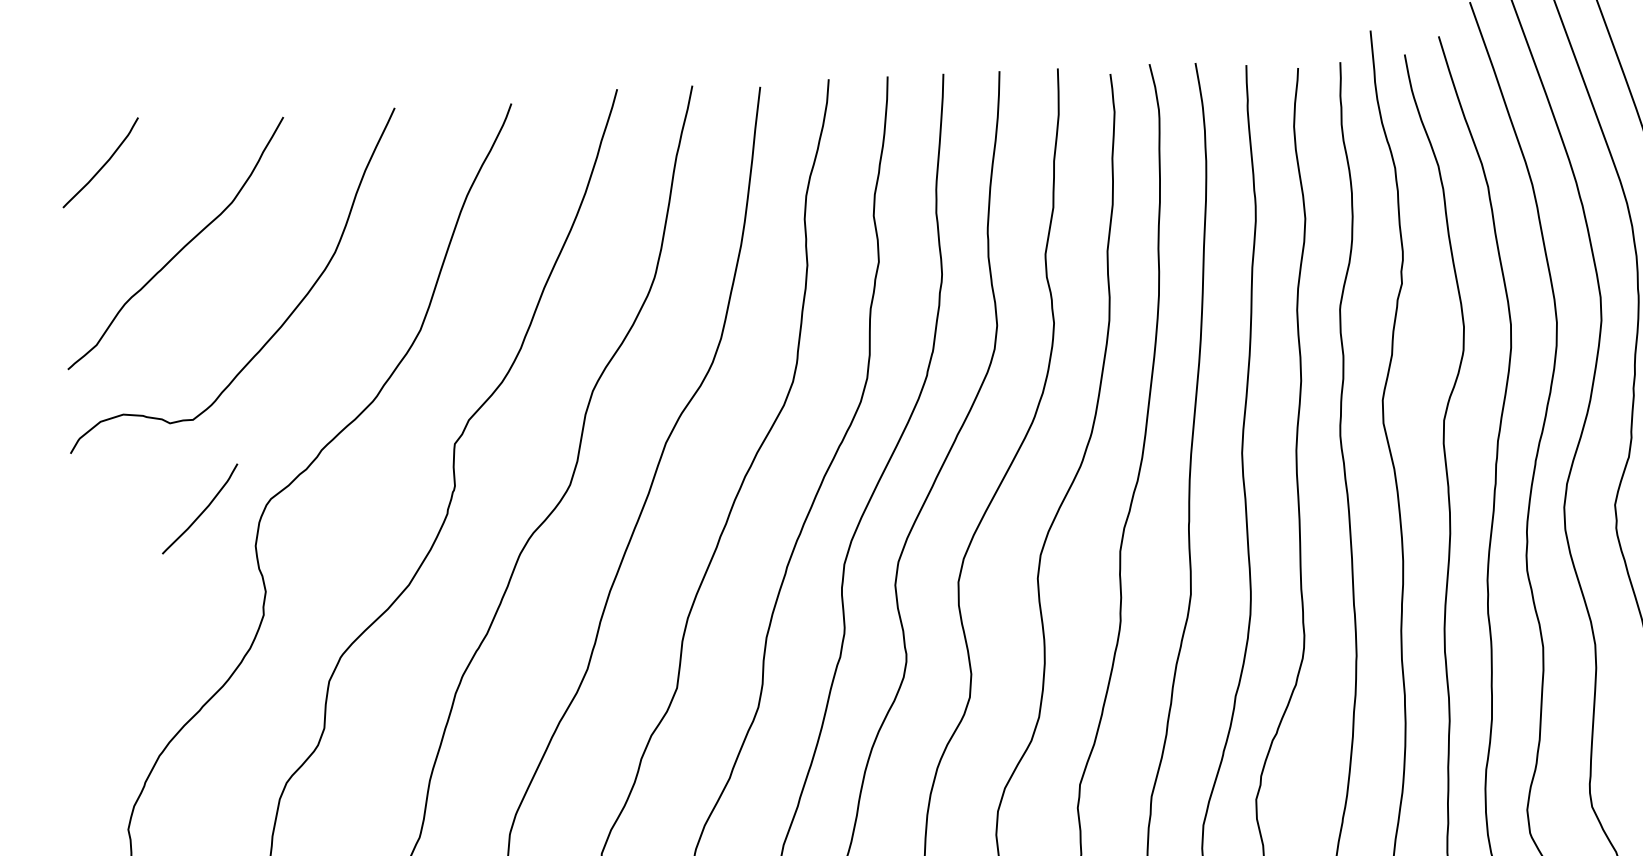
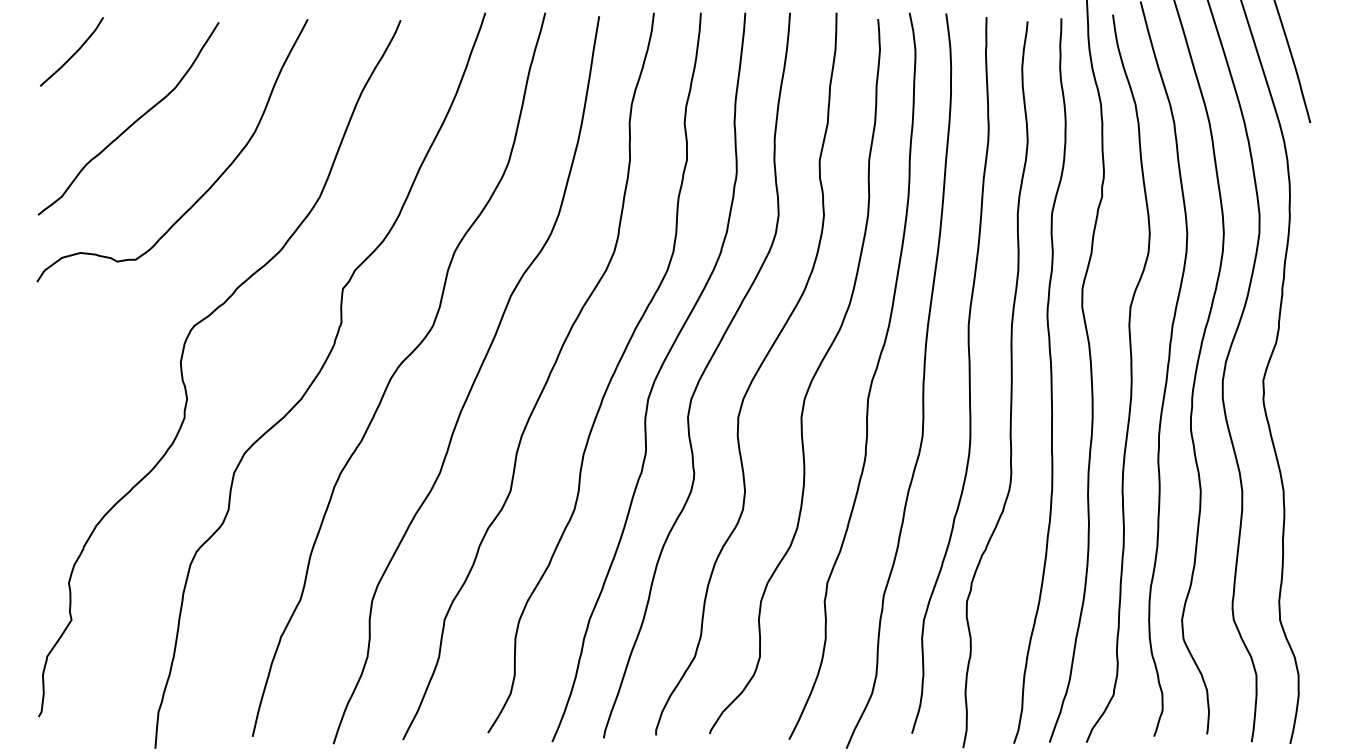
curve: (202, 510) -> (139, 332), removed

